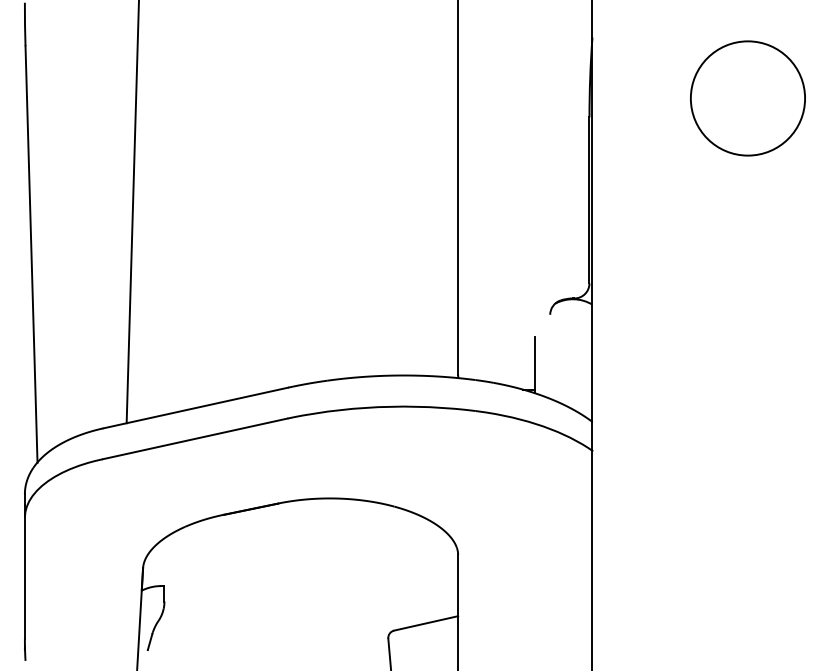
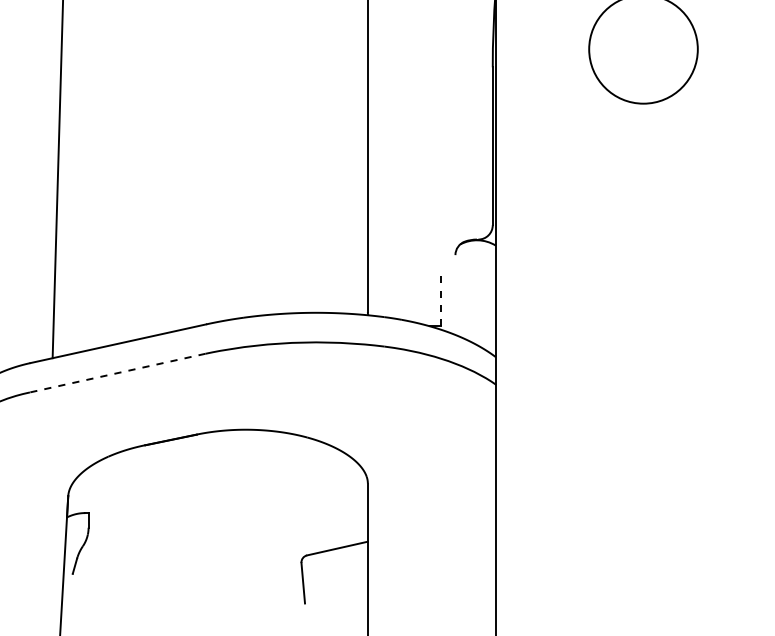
line: (535, 365) -> (441, 303), solid -> dashed
line: (195, 438) -> (118, 372), solid -> dashed

